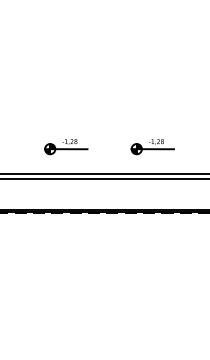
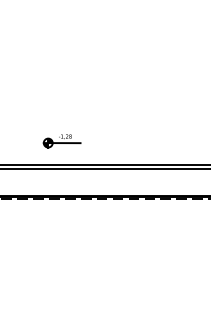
part: (152, 147) -> (136, 141), removed

